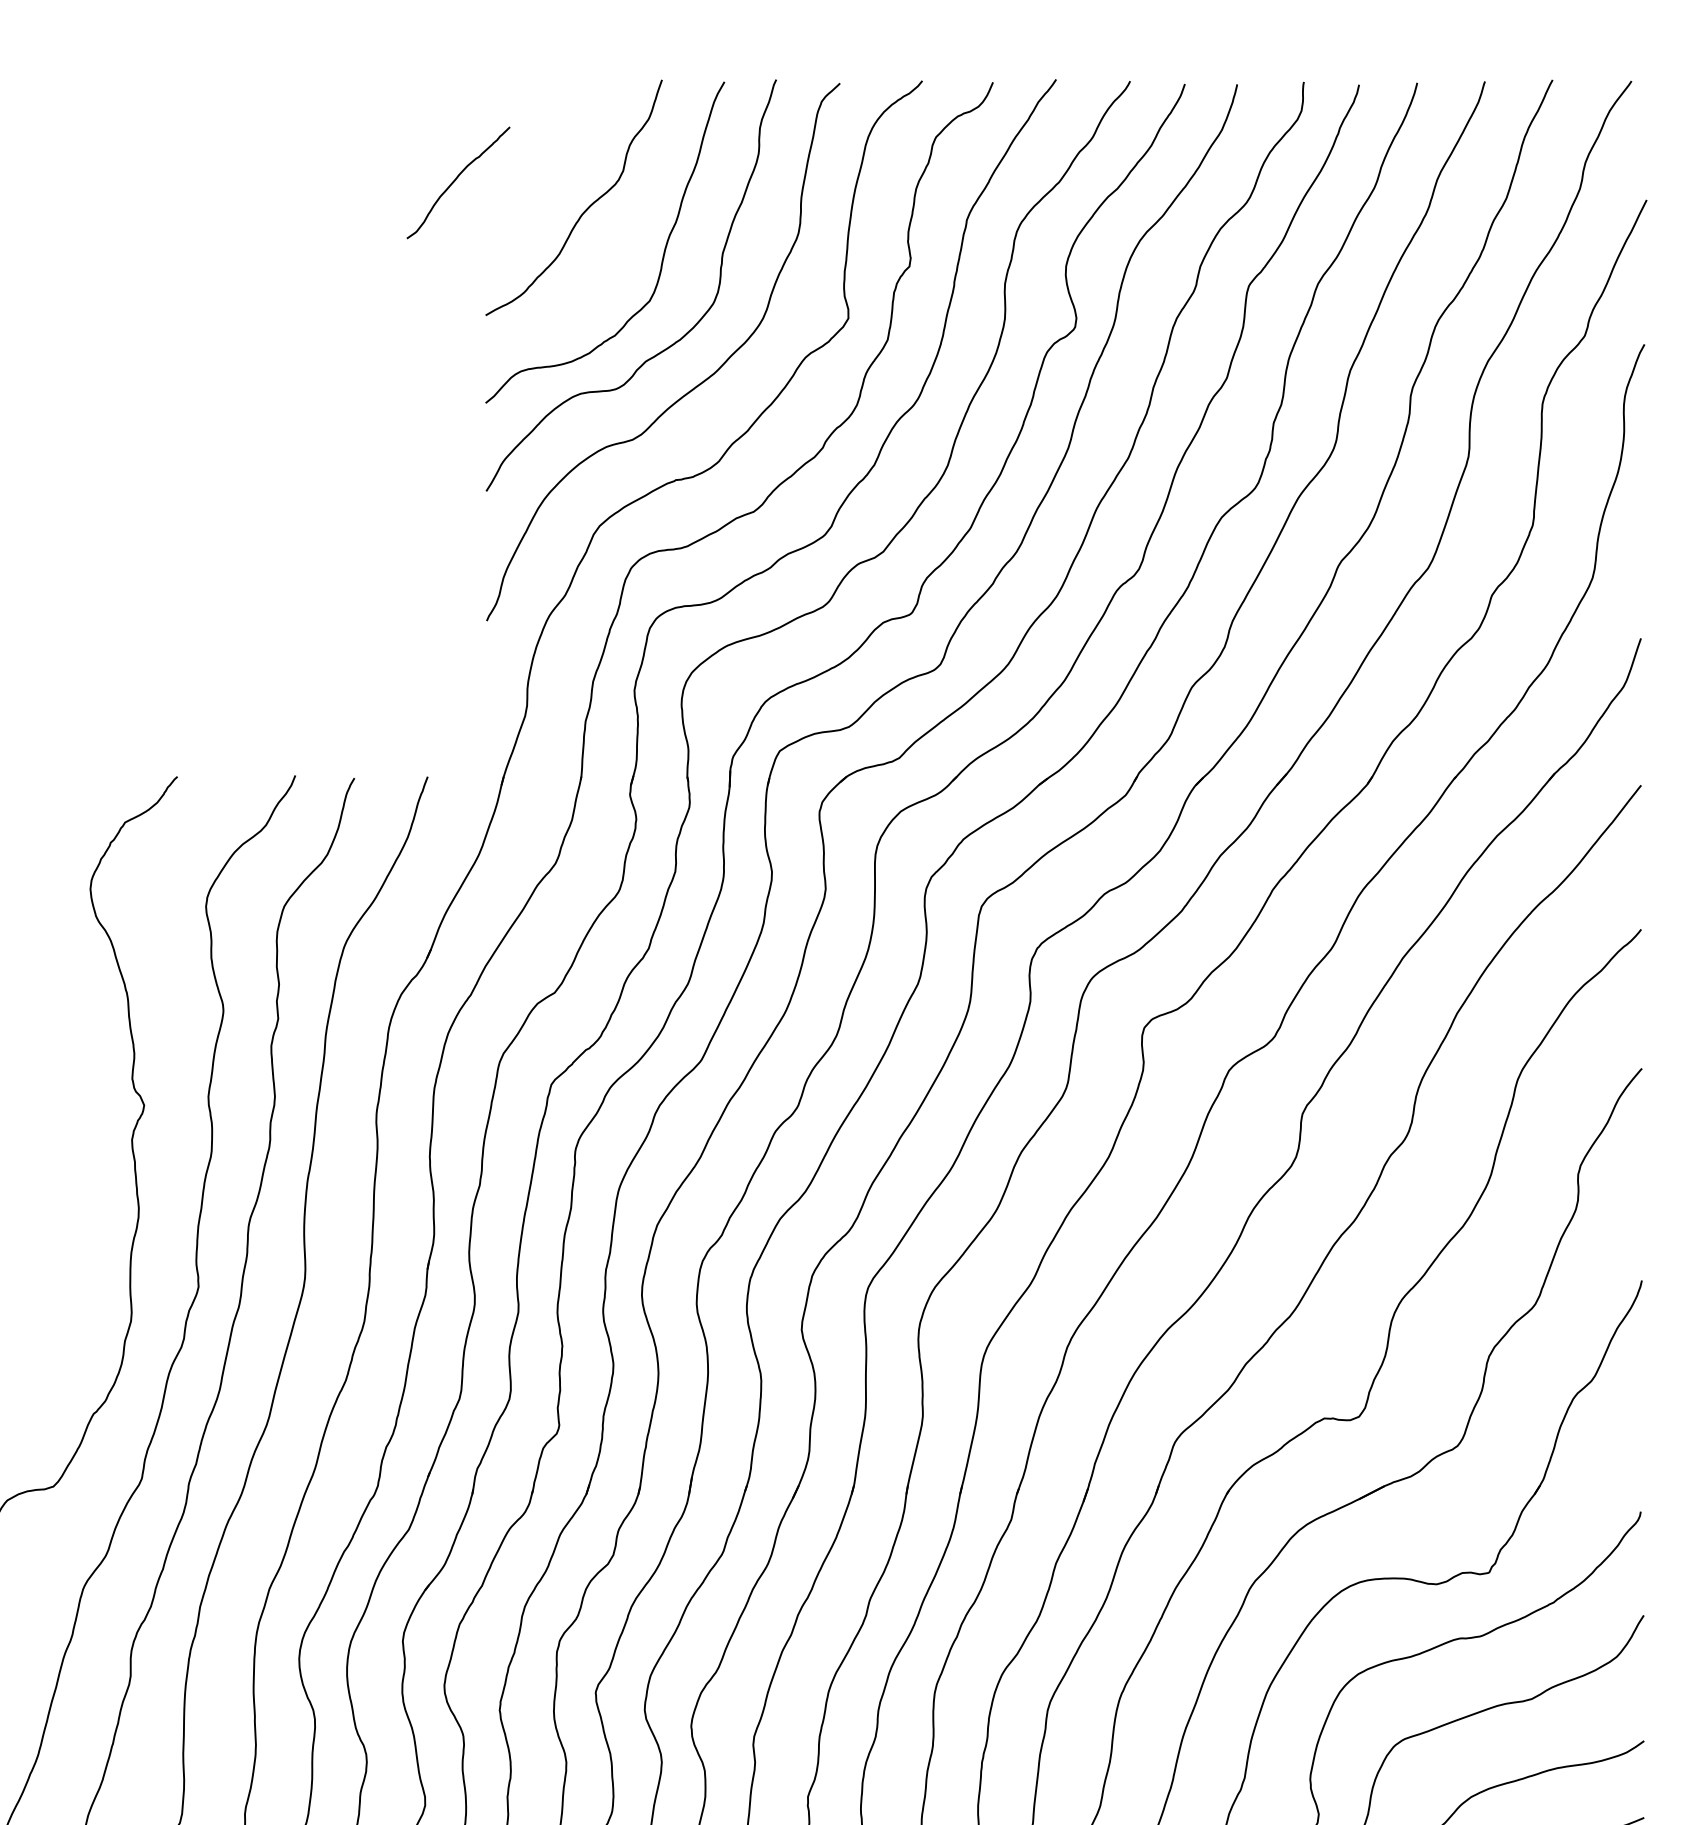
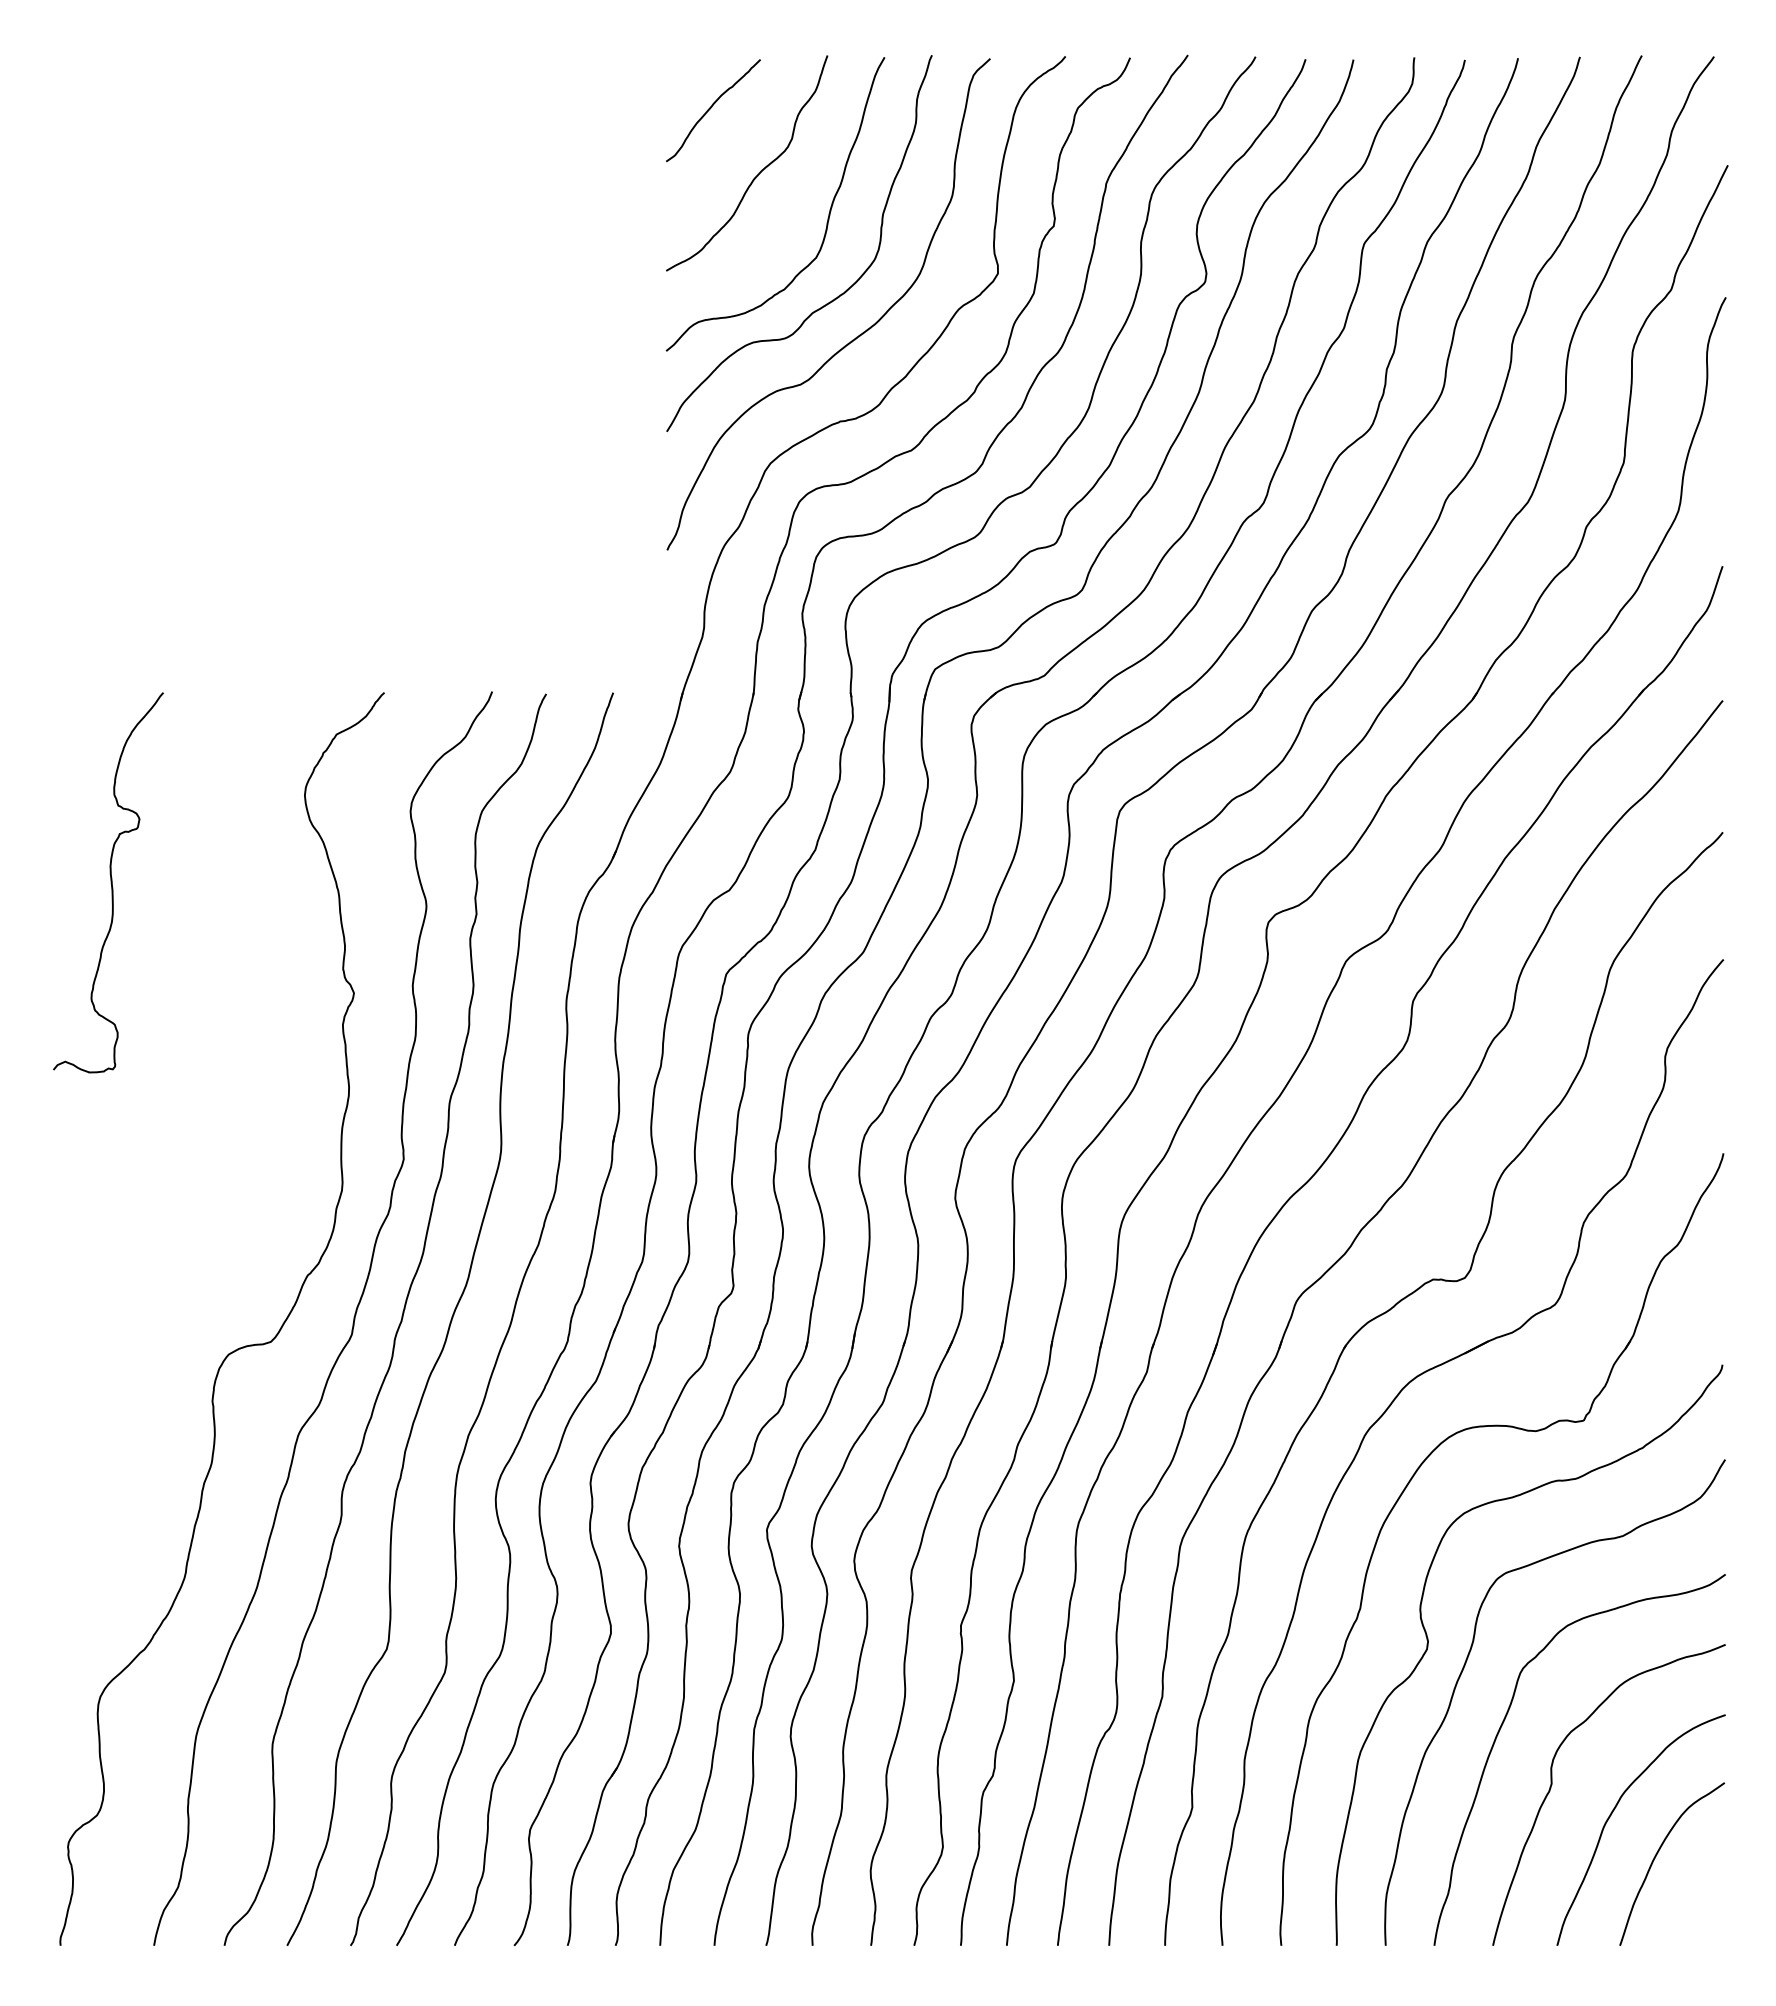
curve: (456, 180) -> (711, 108), moved

